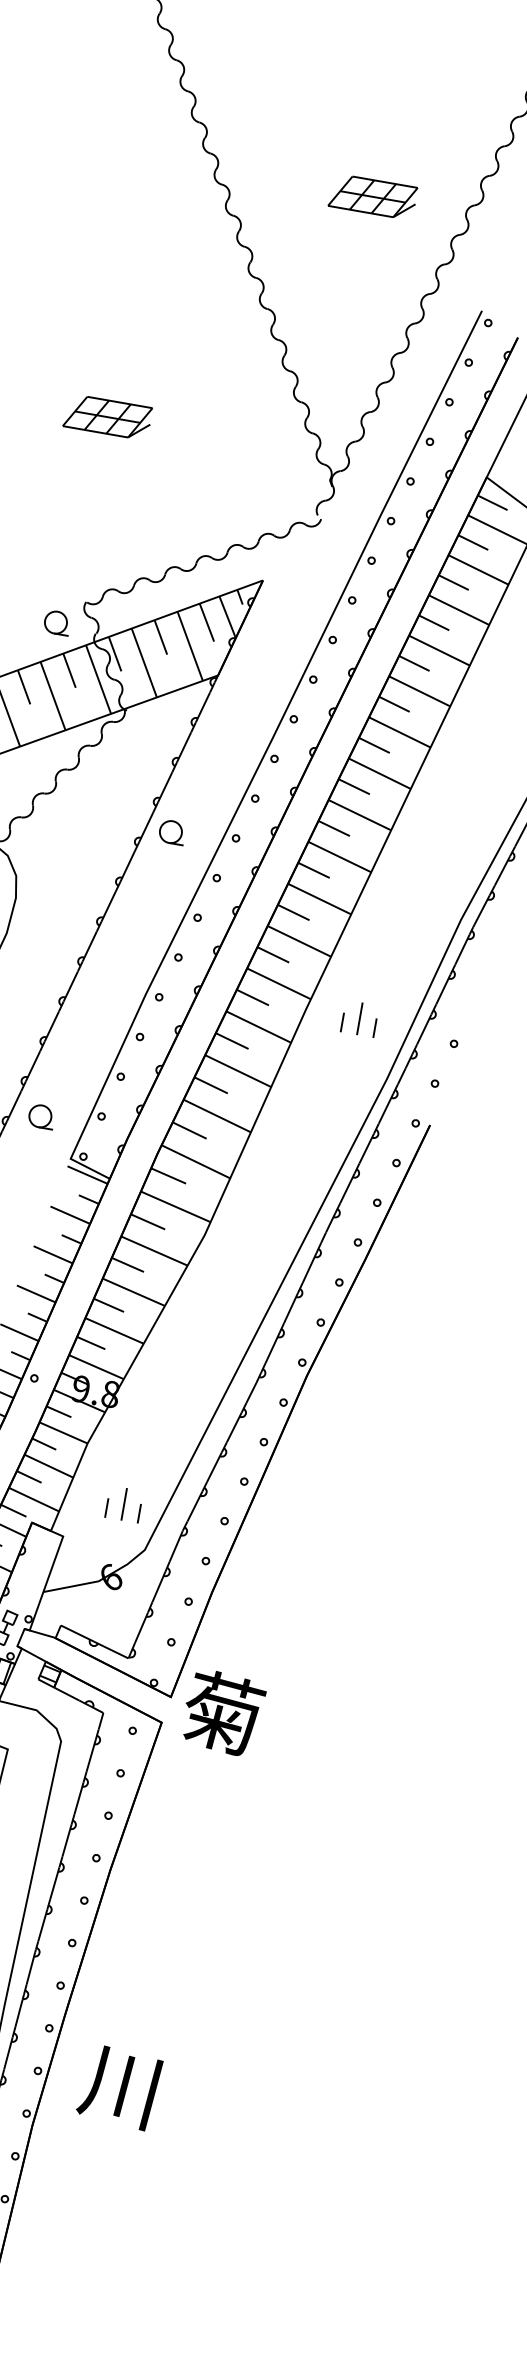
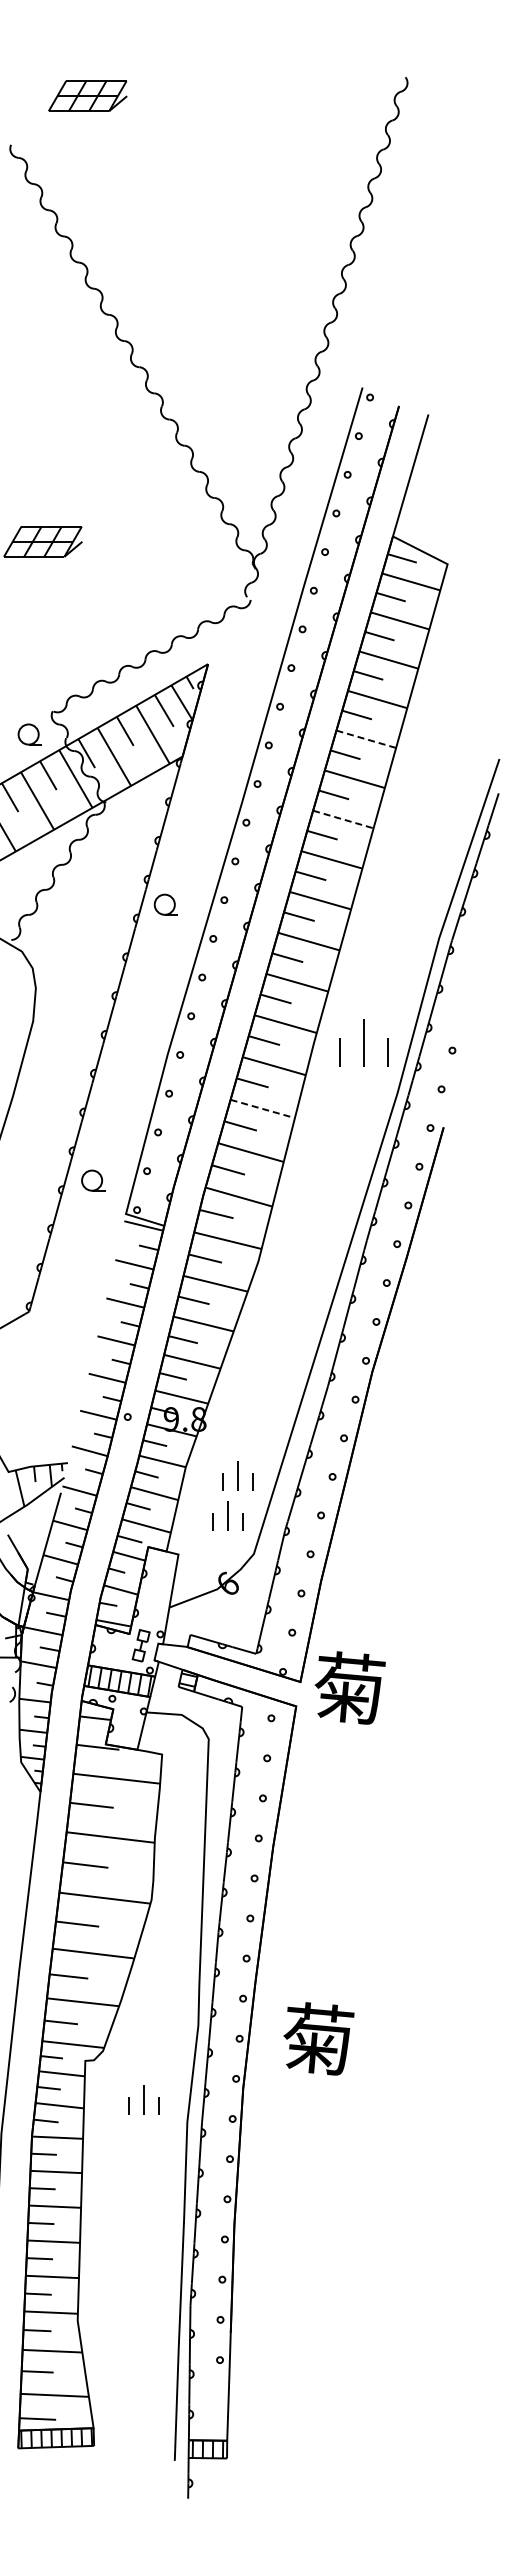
part: (372, 196) -> (246, 301), removed
line: (419, 691) -> (366, 739), solid -> dashed
line: (379, 773) -> (343, 819), solid -> dashed
part: (359, 1018) -> (363, 1042), size x1.6
line: (238, 1071) -> (263, 1109), solid -> dashed
part: (141, 1462) -> (237, 1475), added
text: (120, 2086) -> (316, 2039), 川 -> 菊

